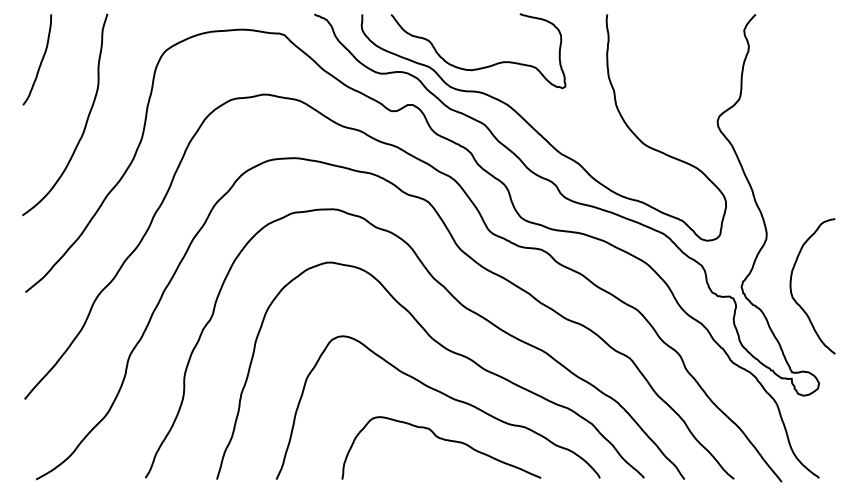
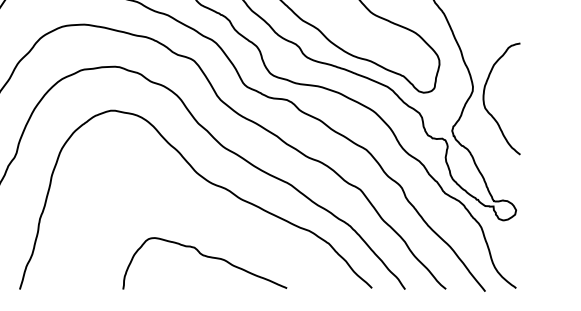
curve: (792, 292) -> (485, 104), moved
curve: (444, 395) -> (207, 220), removed

